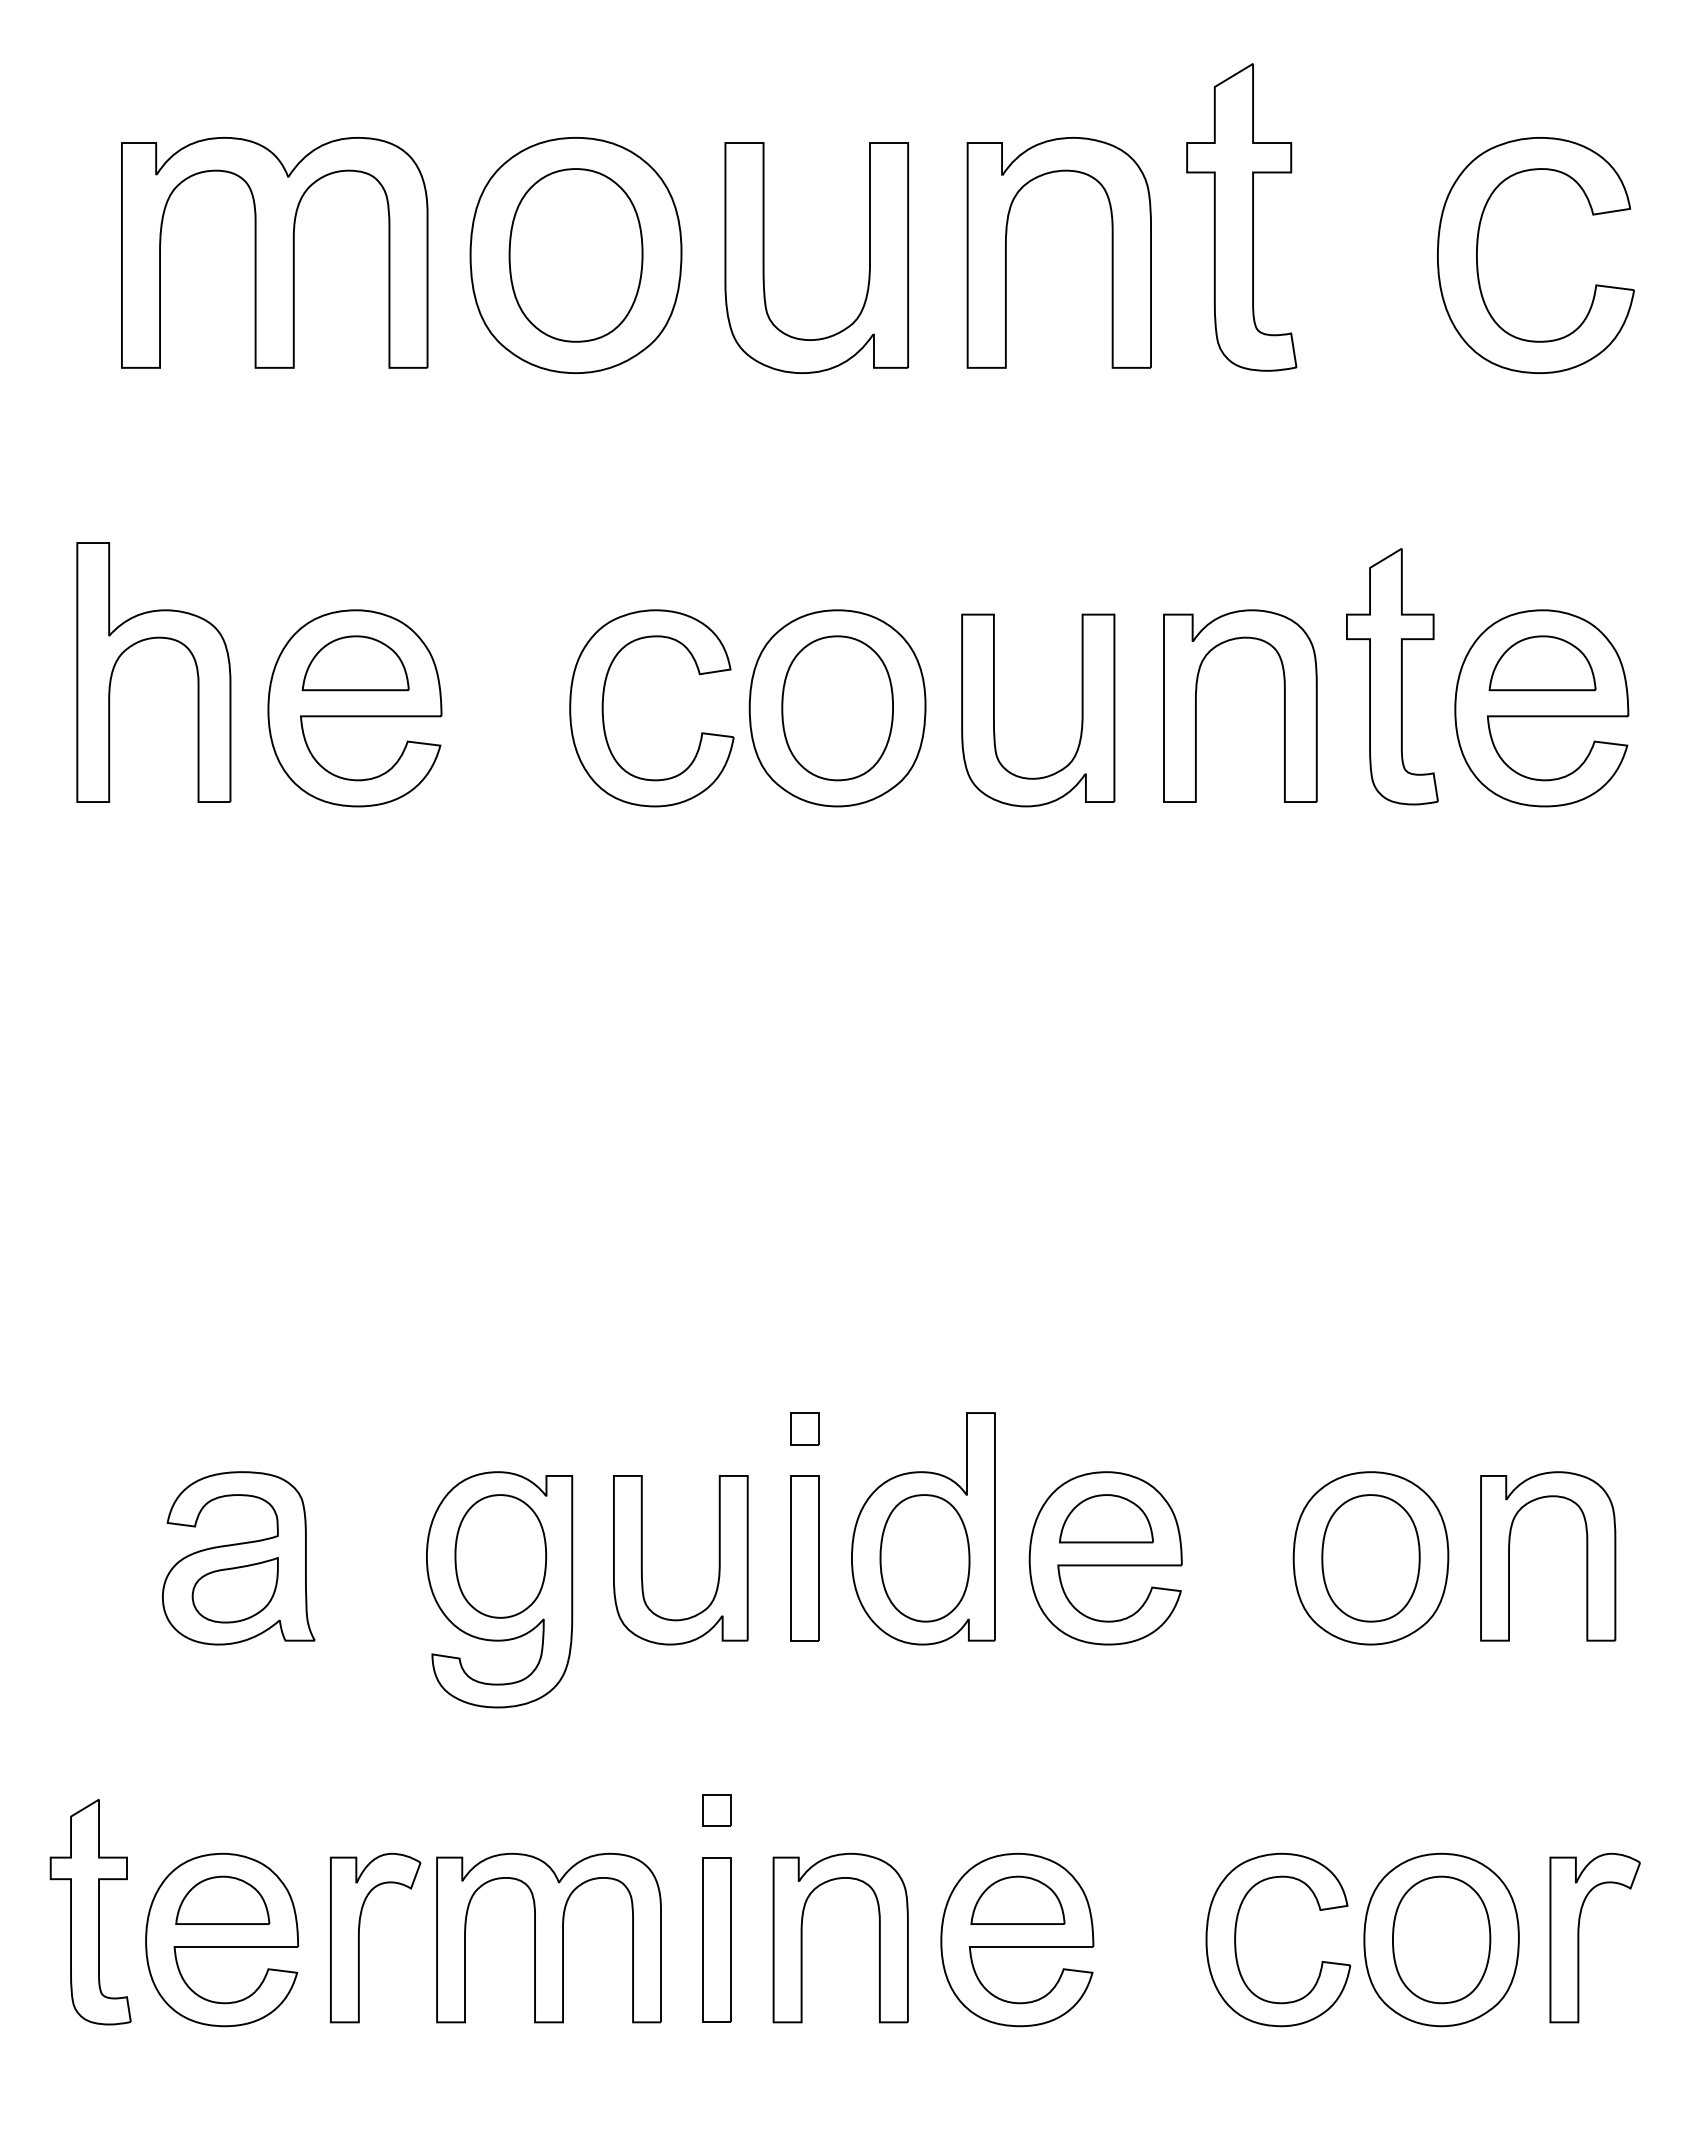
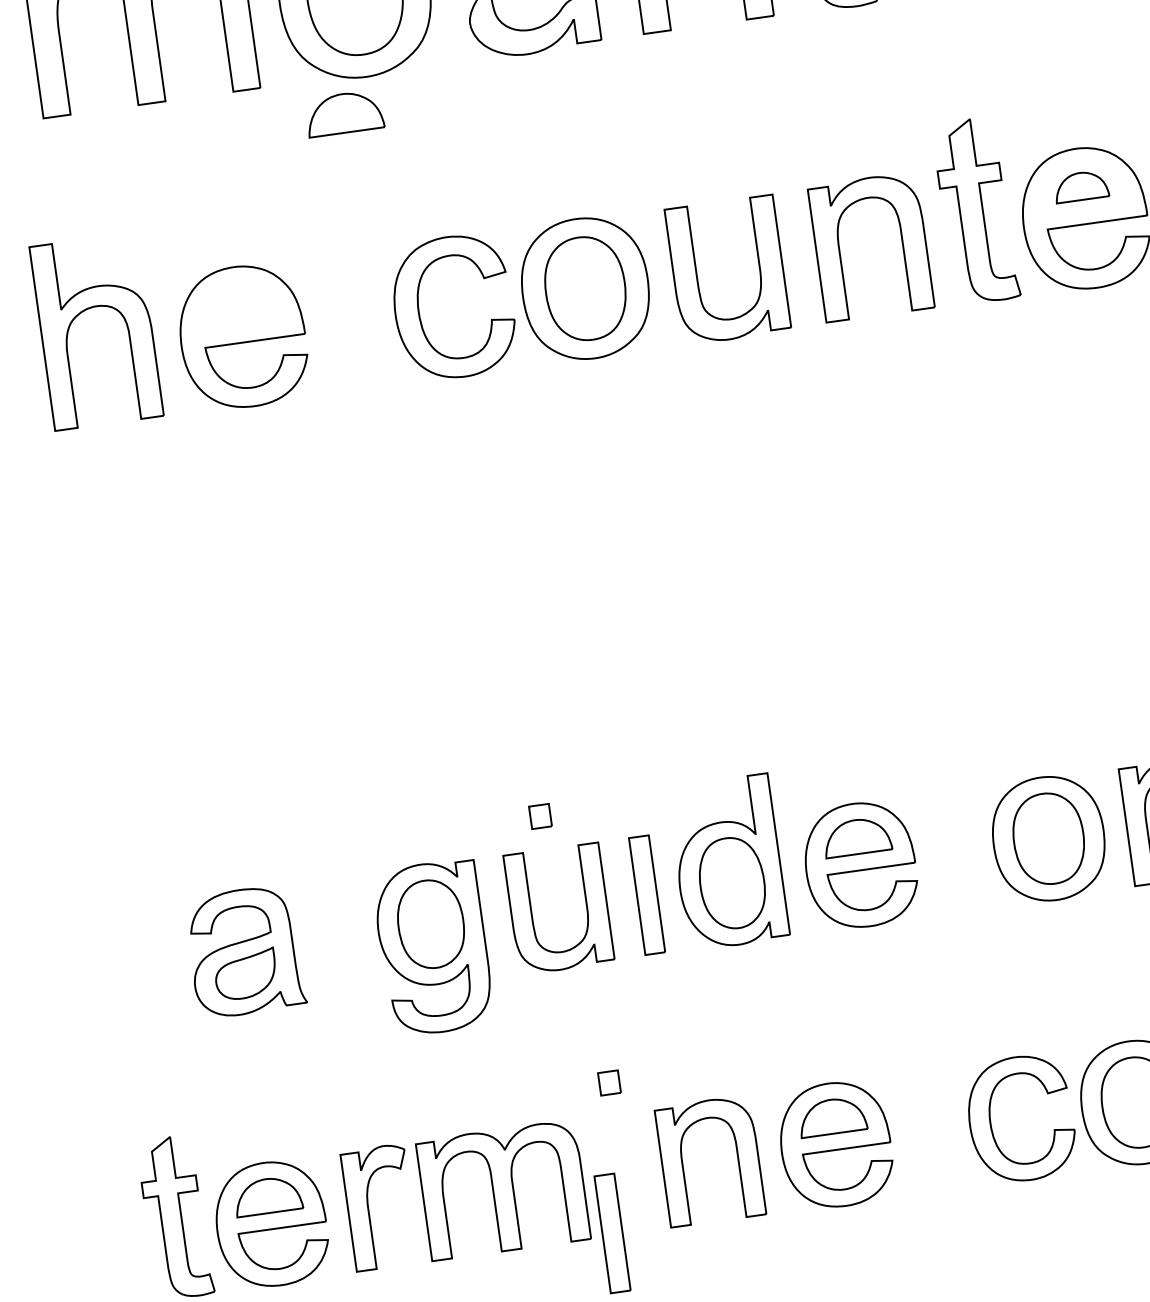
part: (355, 663) -> (344, 113), moved
part: (1542, 663) -> (1081, 186), size x0.7
part: (804, 1428) -> (540, 816), moved
part: (716, 1939) -> (612, 1233), moved

